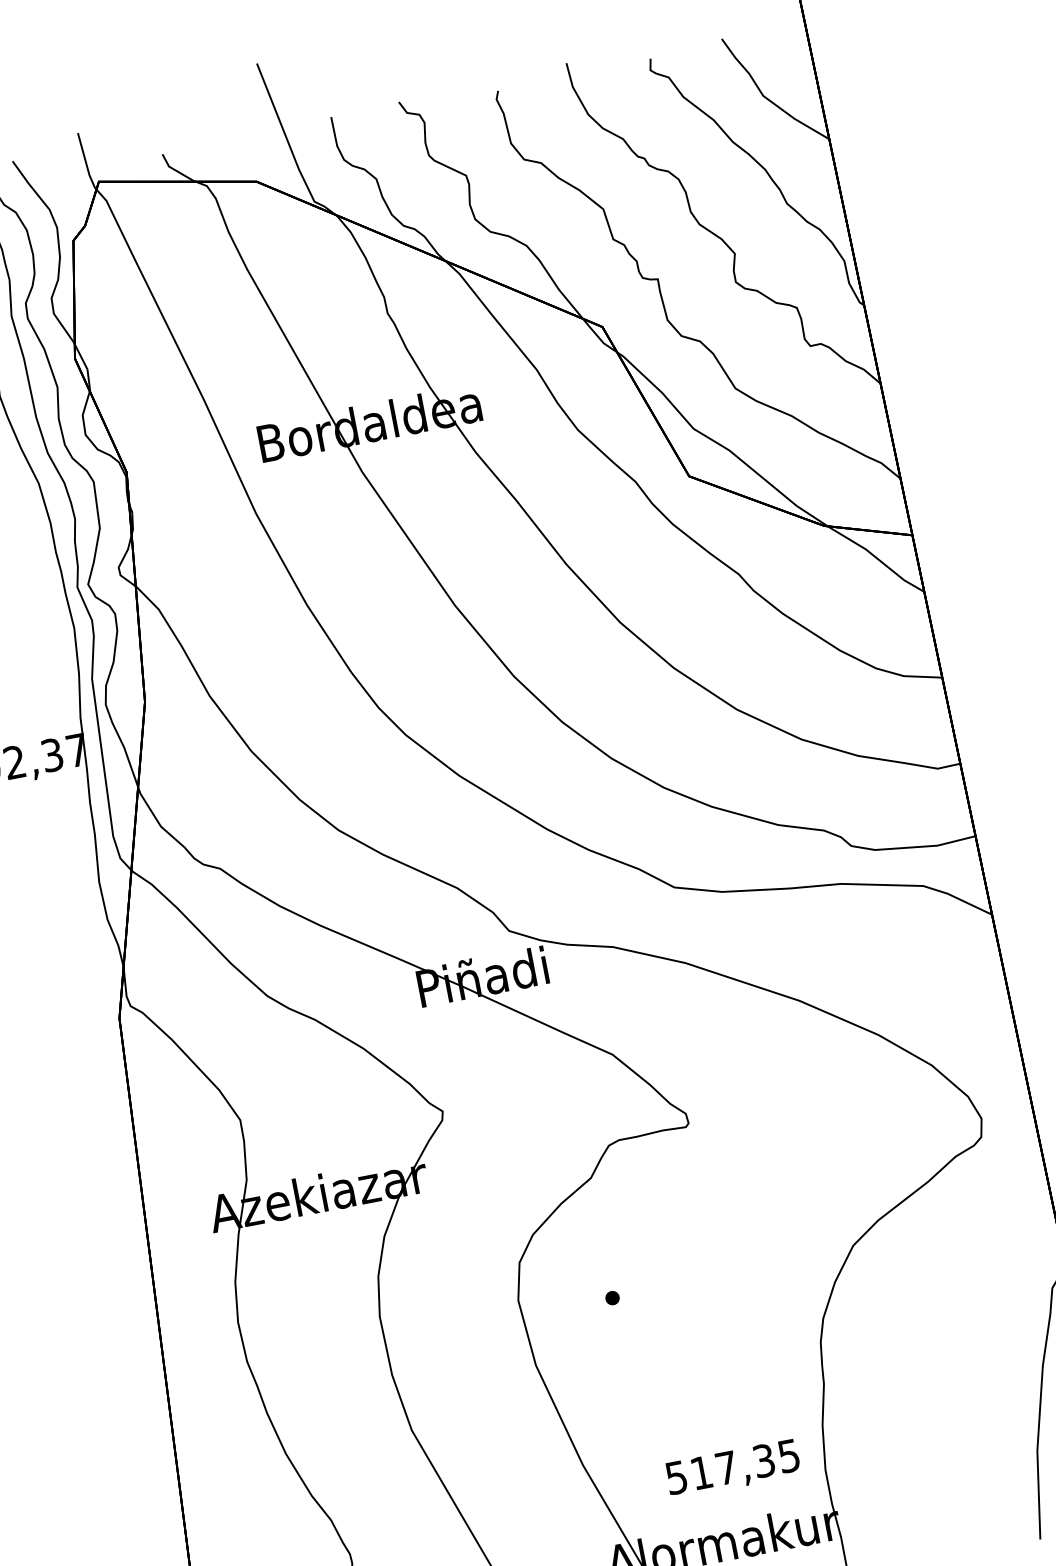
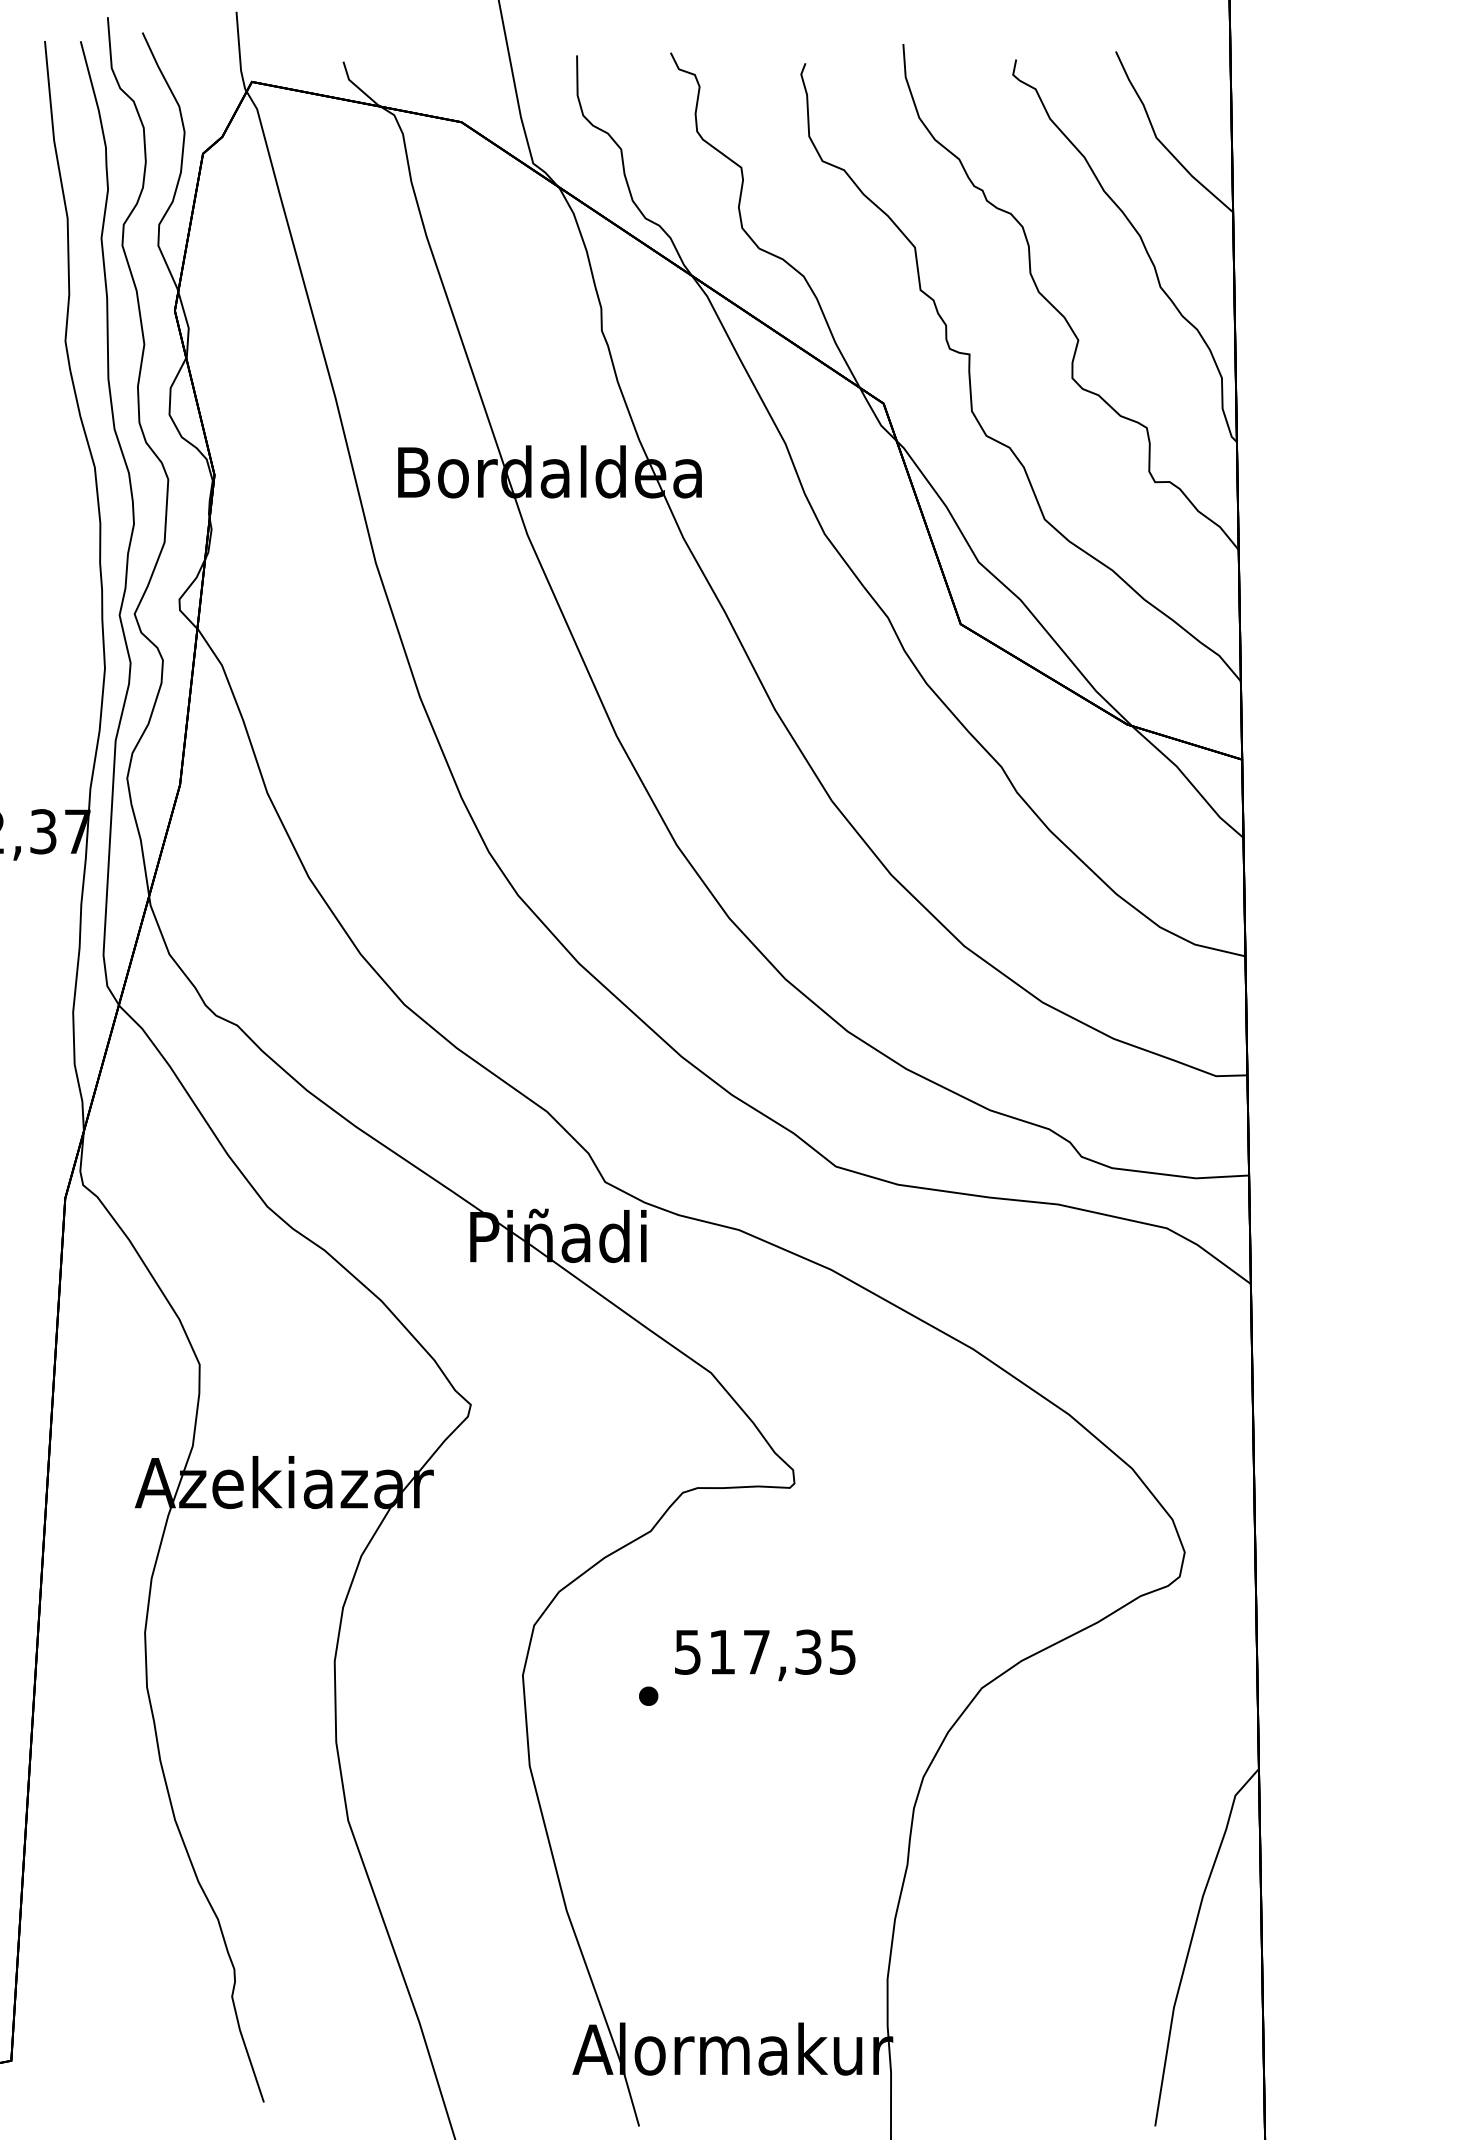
text: (733, 1469) -> (765, 1655), moved

